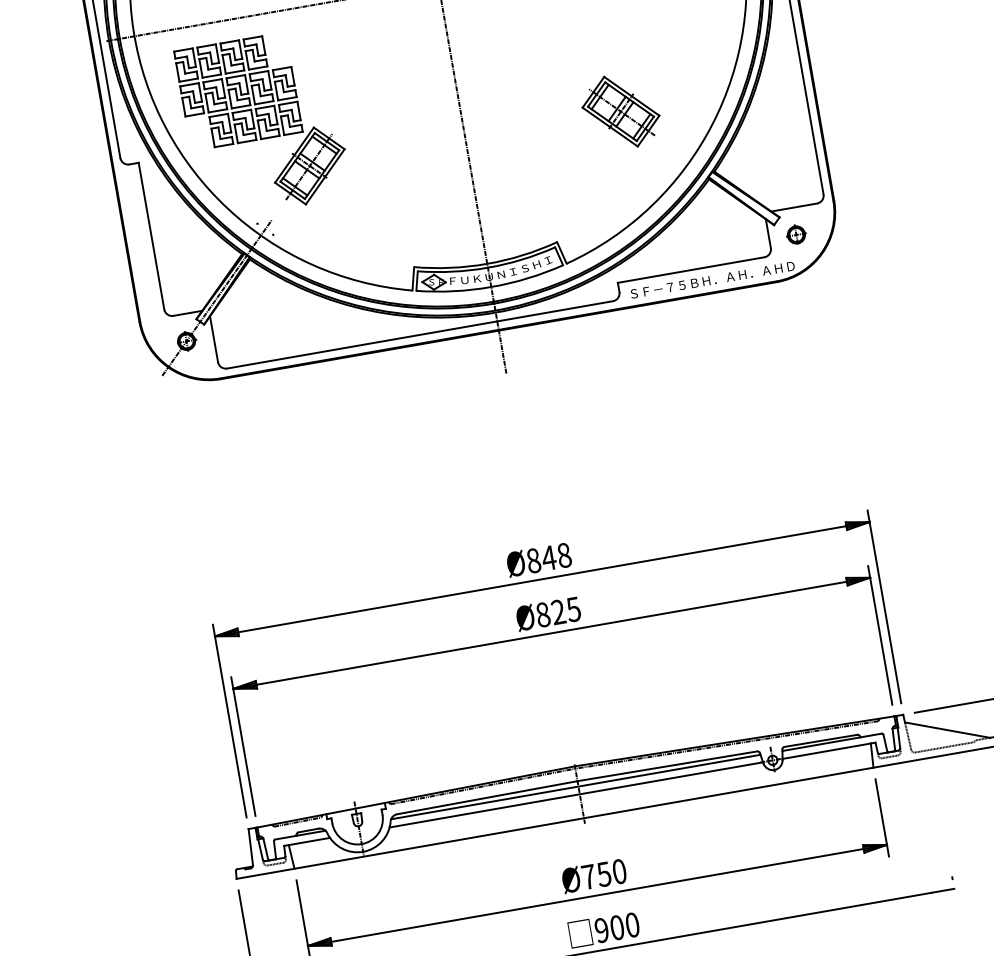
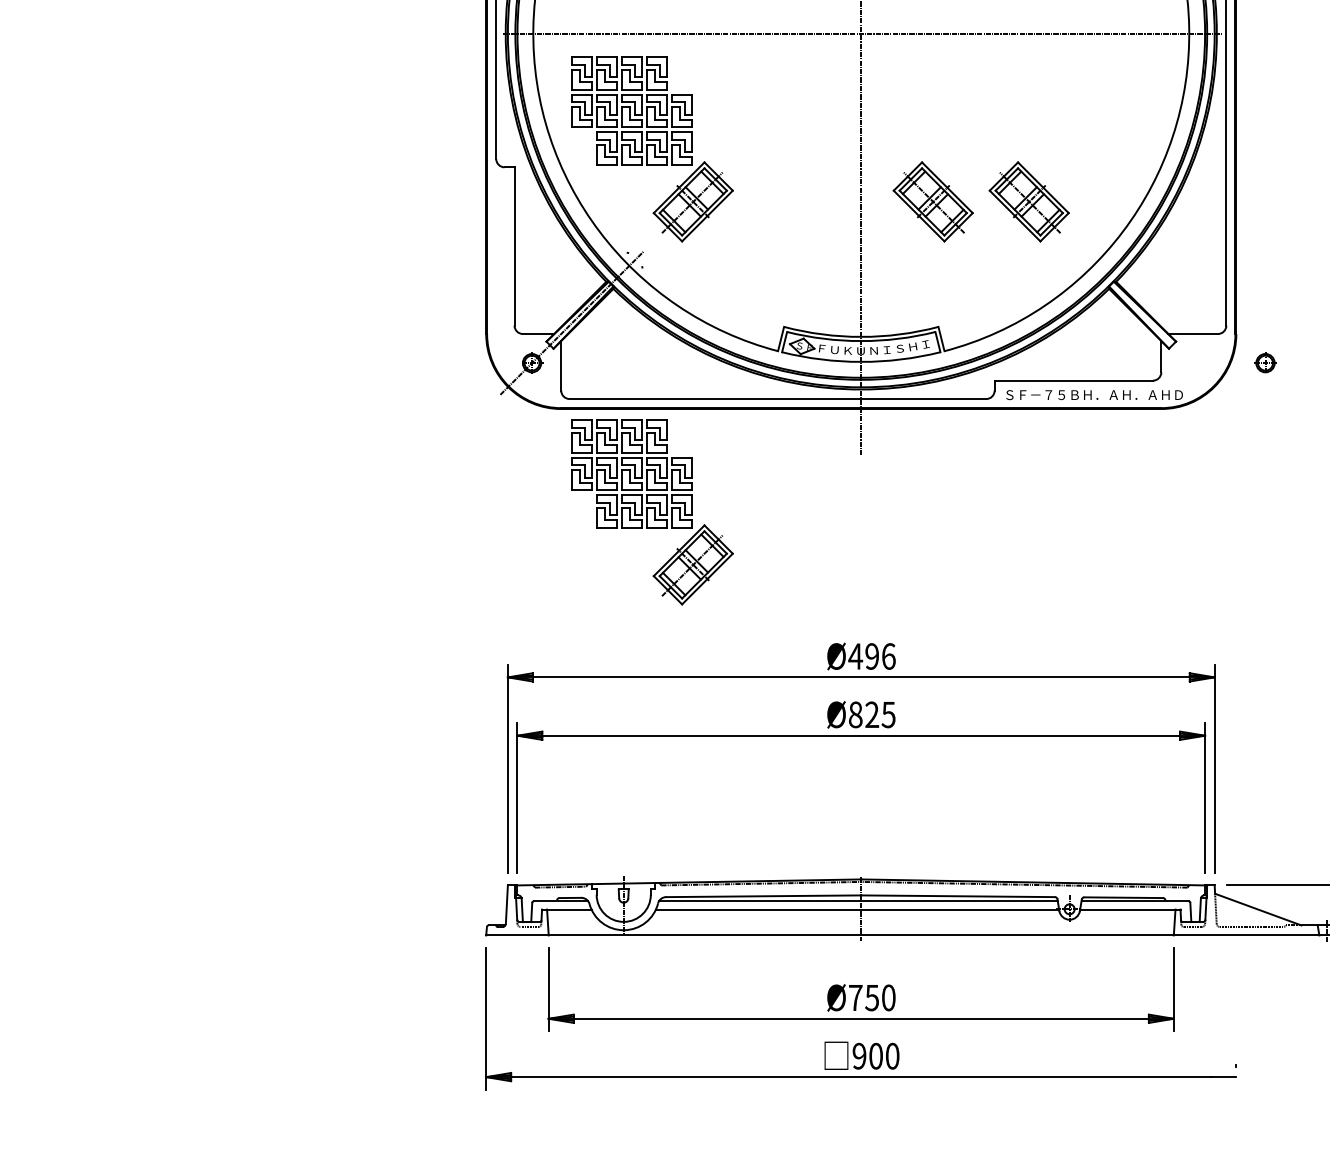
part: (531, 126) -> (932, 201), added
part: (796, 234) -> (1265, 362), moved
part: (322, 460) -> (652, 512), added
text: (548, 558) -> (871, 656), Ø848 -> Ø496

